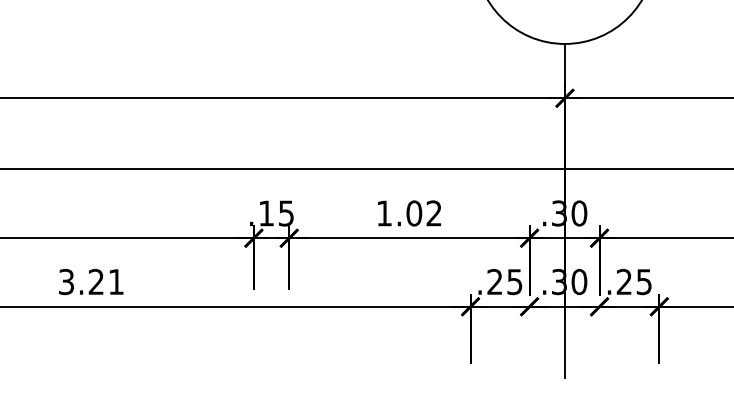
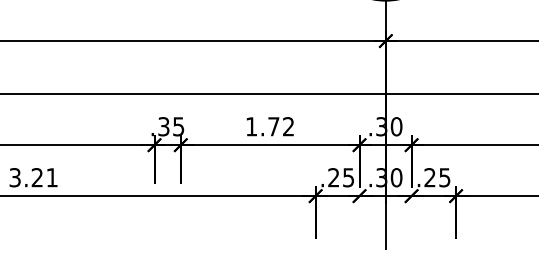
text: (266, 213) -> (163, 126), .15 -> .35
text: (414, 213) -> (273, 126), 1.02 -> 1.72

